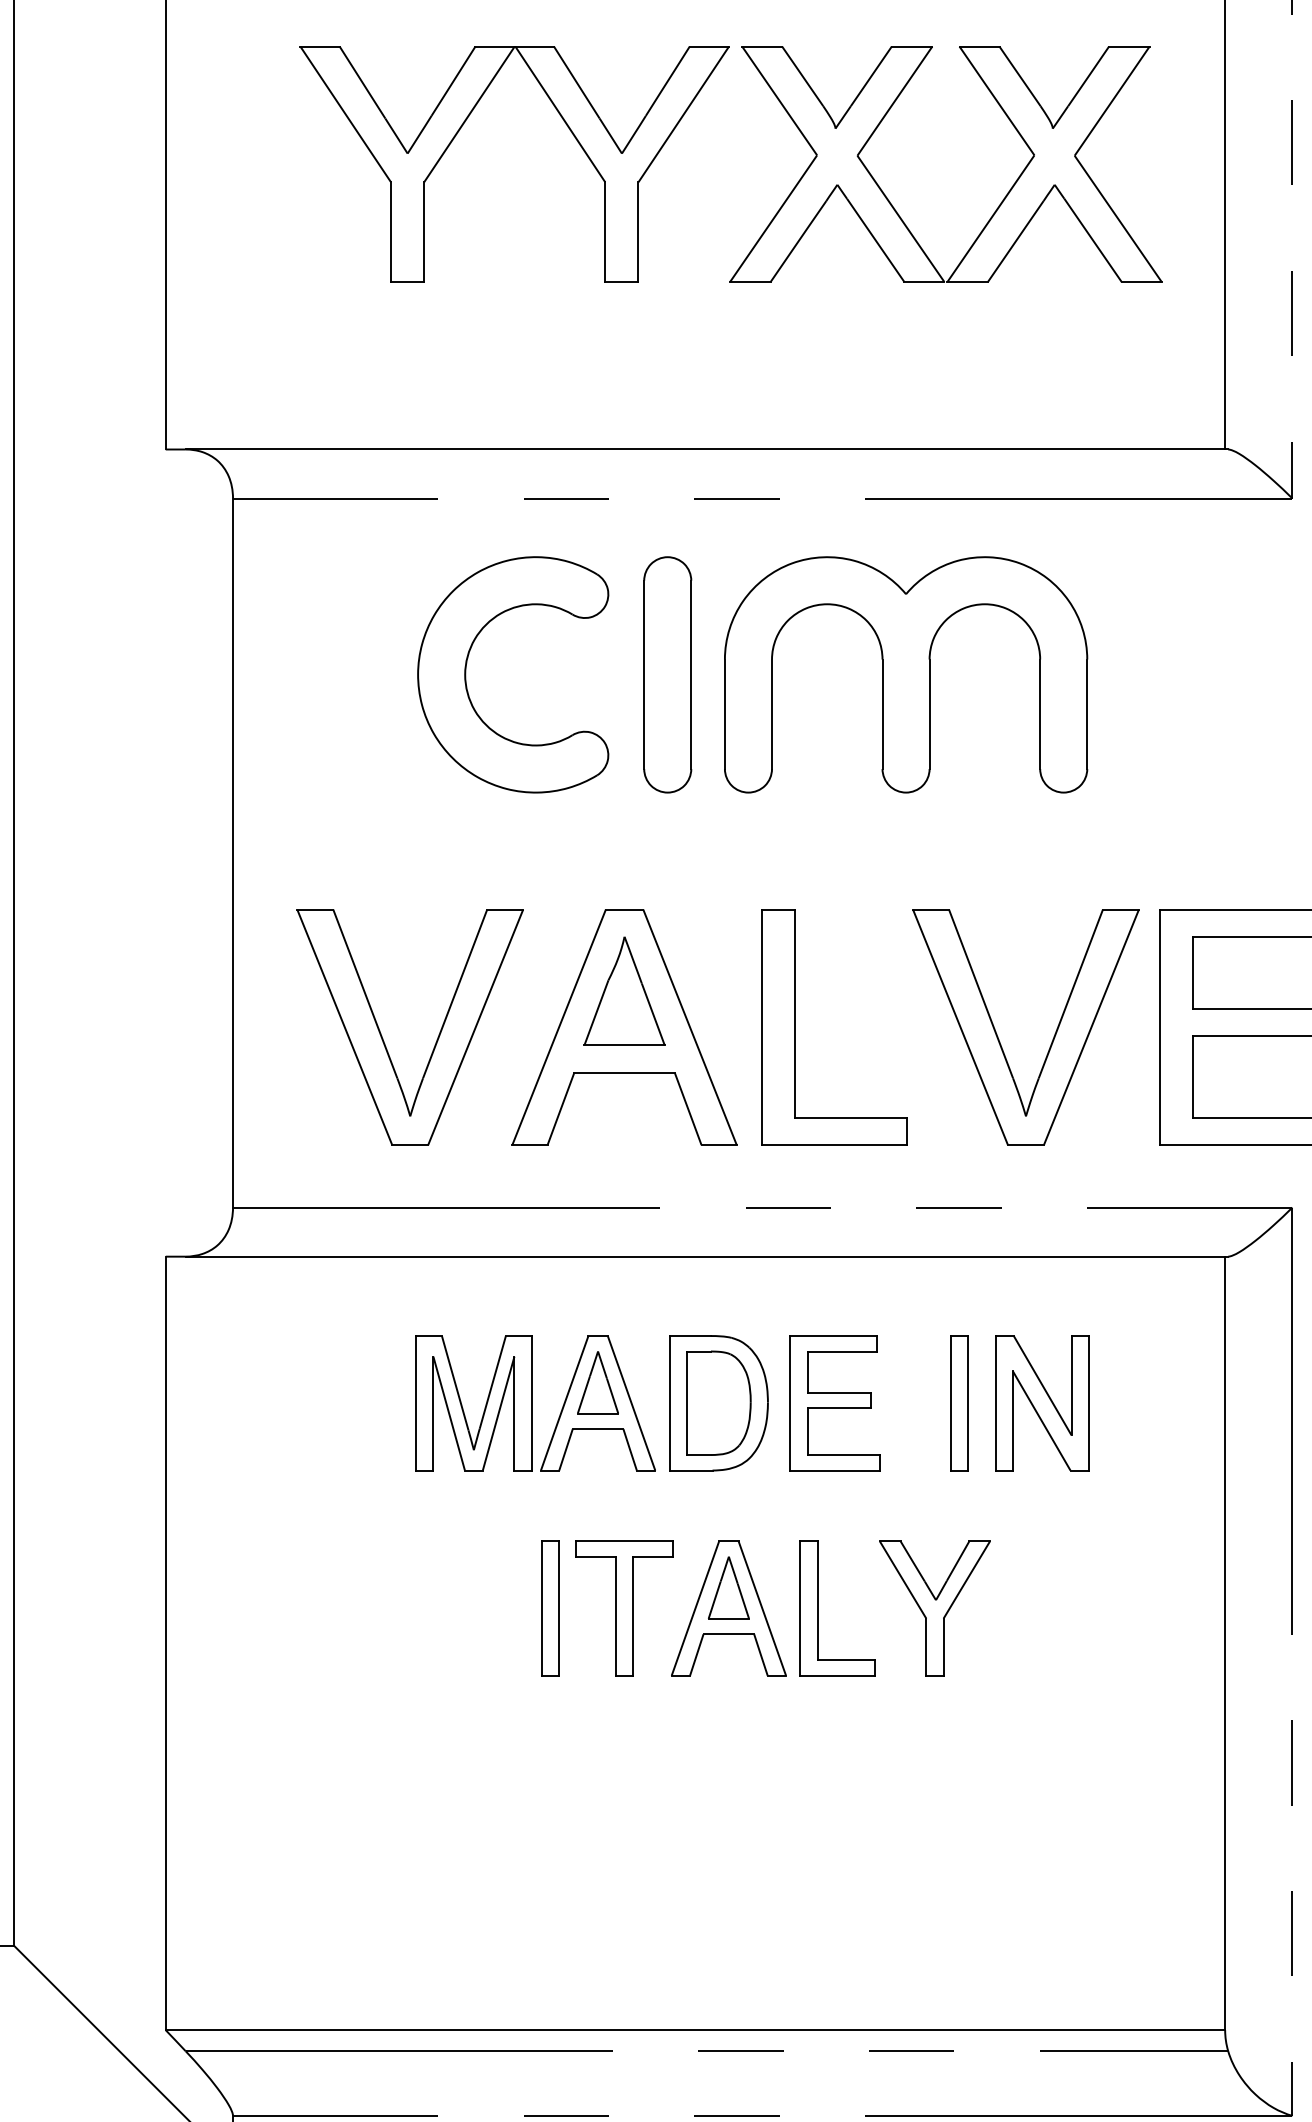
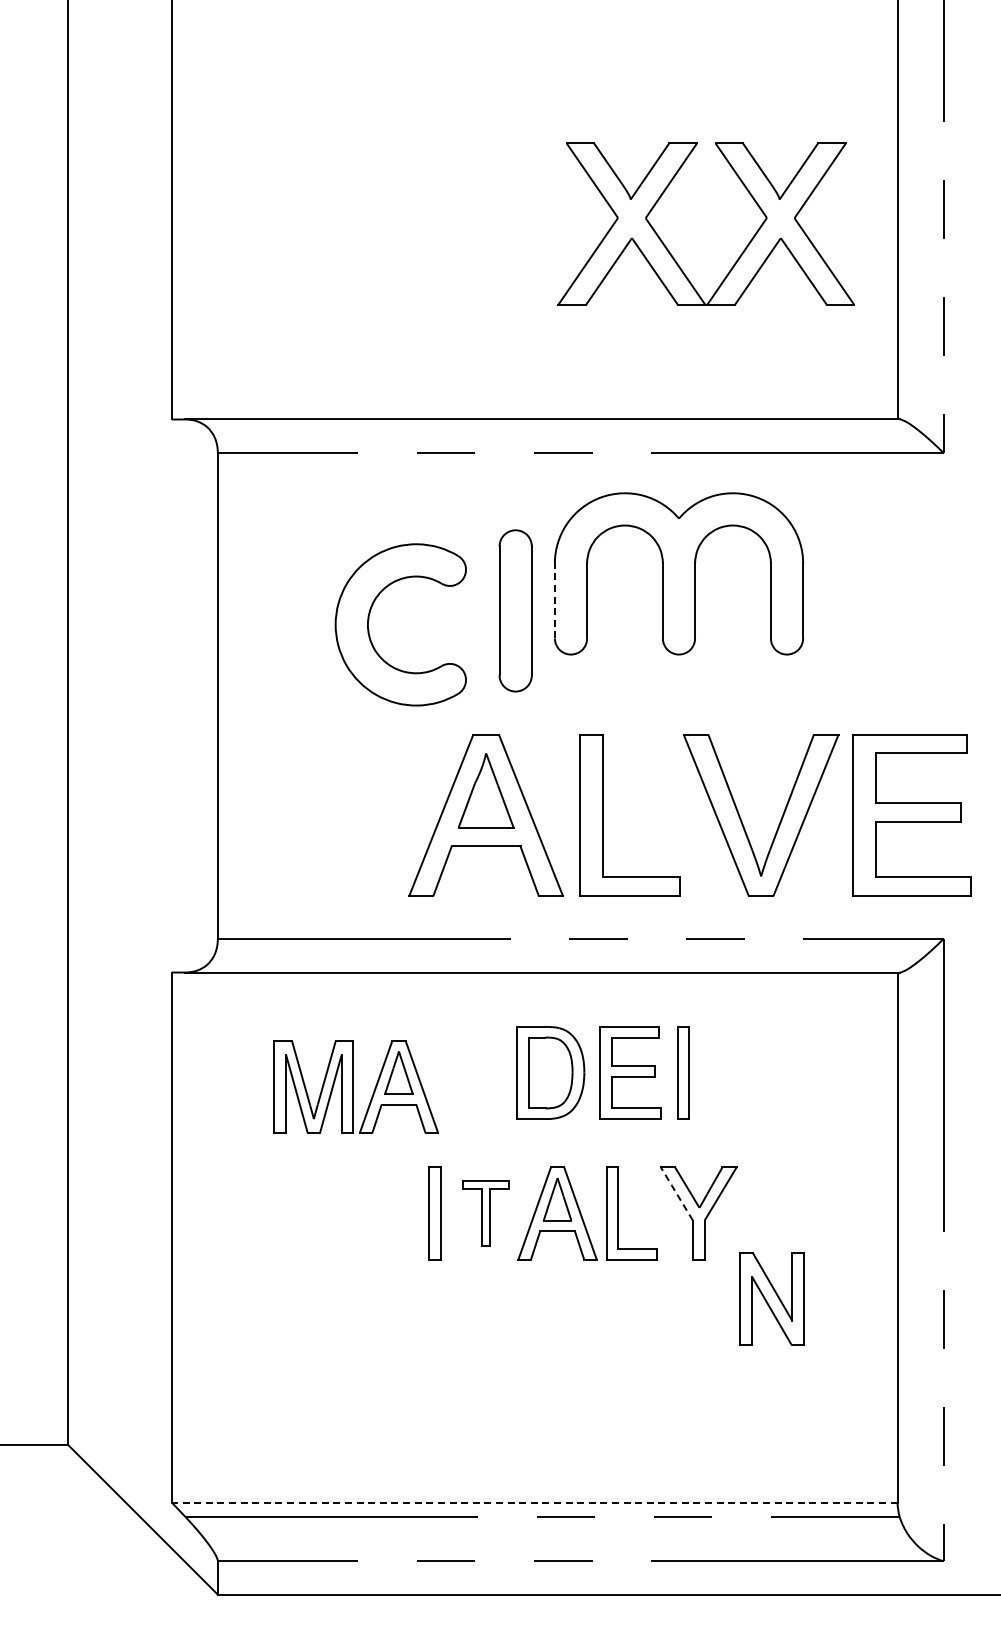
part: (463, 126) -> (375, 198), removed
part: (467, 668) -> (369, 620), moved
part: (667, 674) -> (515, 610), moved
line: (724, 713) -> (554, 600), solid -> dashed
part: (435, 1040) -> (356, 824), removed
part: (534, 1402) -> (355, 1086), moved
part: (959, 1402) -> (683, 1072), moved
part: (1041, 1402) -> (771, 1298), moved
line: (902, 1579) -> (676, 1193), solid -> dashed
part: (623, 1608) -> (485, 1213), size x0.7
line: (695, 2030) -> (534, 1502), solid -> dashed

